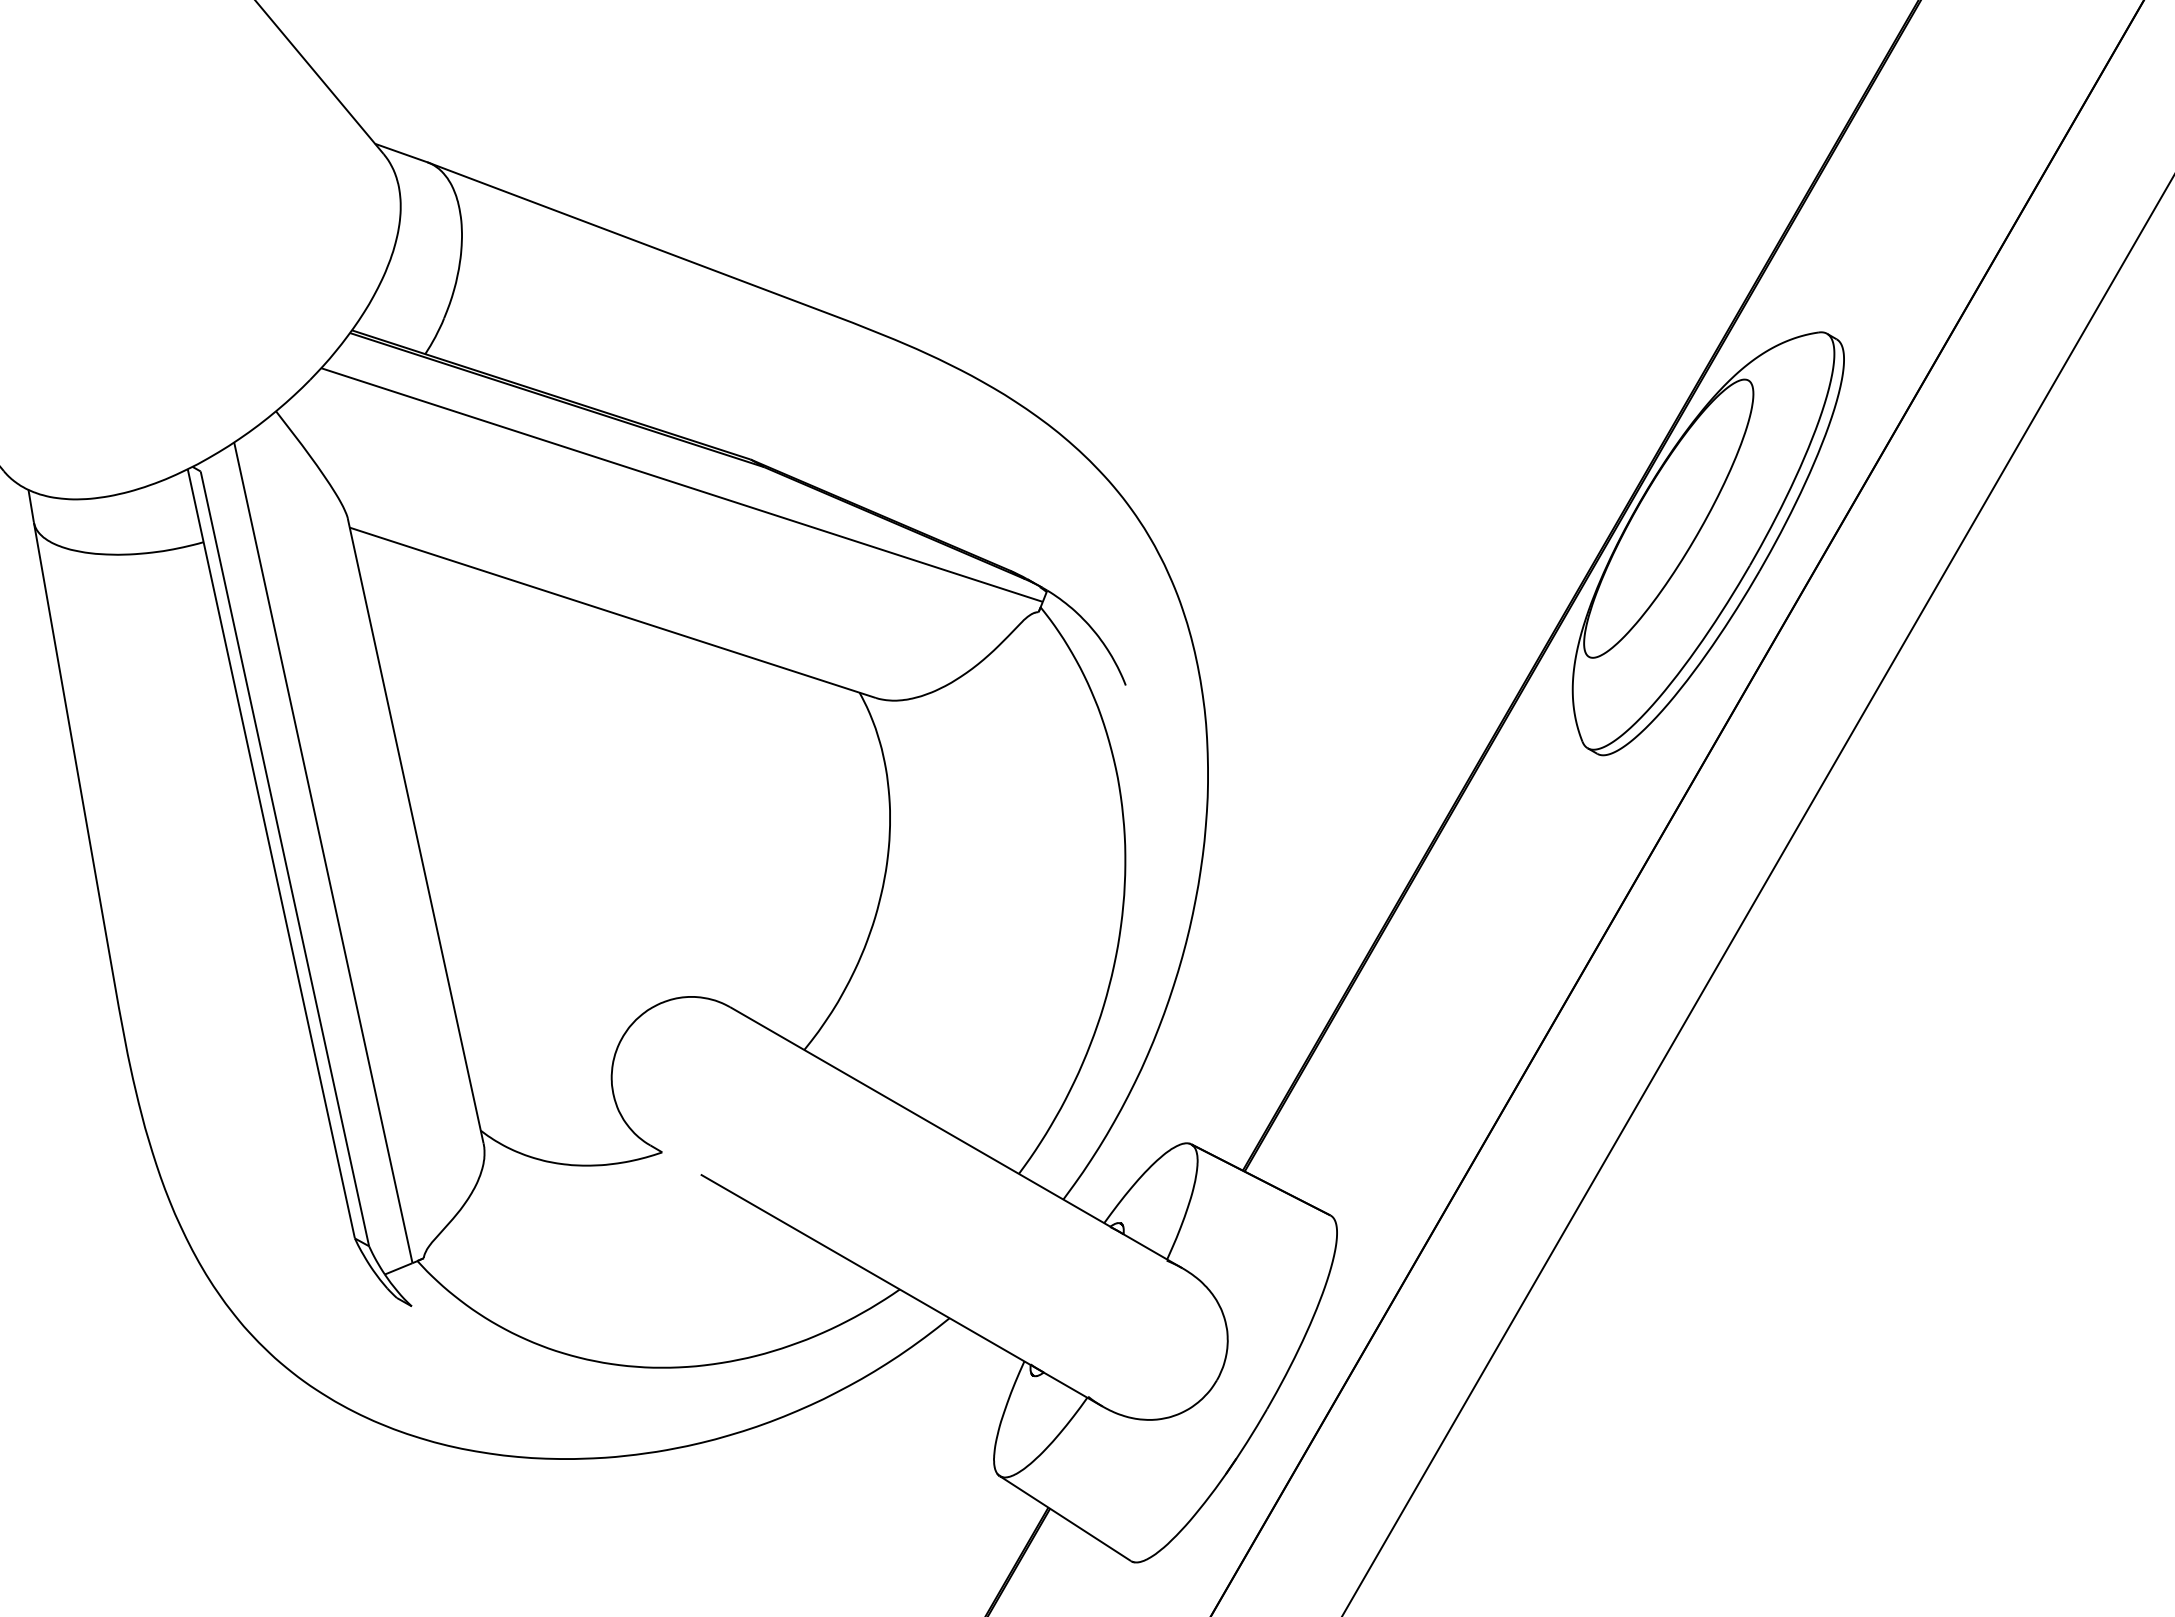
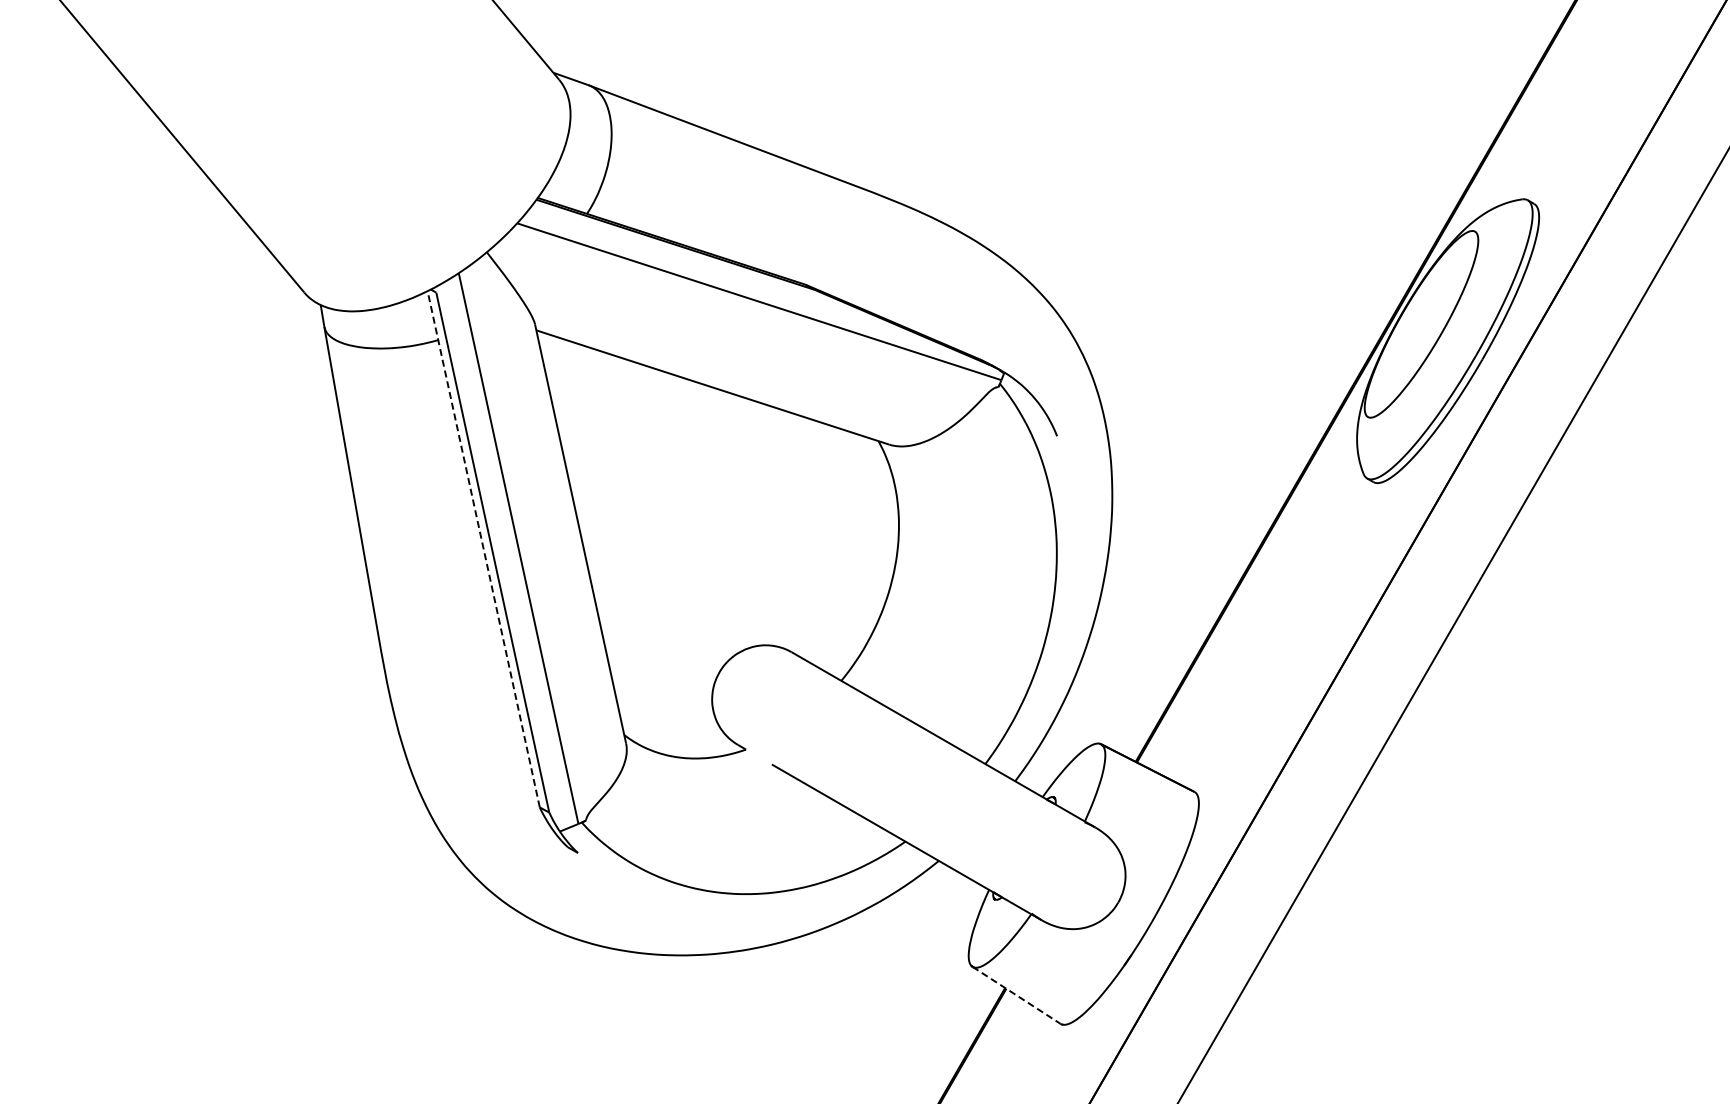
line: (271, 852) -> (483, 548), solid -> dashed
line: (1065, 1518) -> (1016, 995), solid -> dashed

